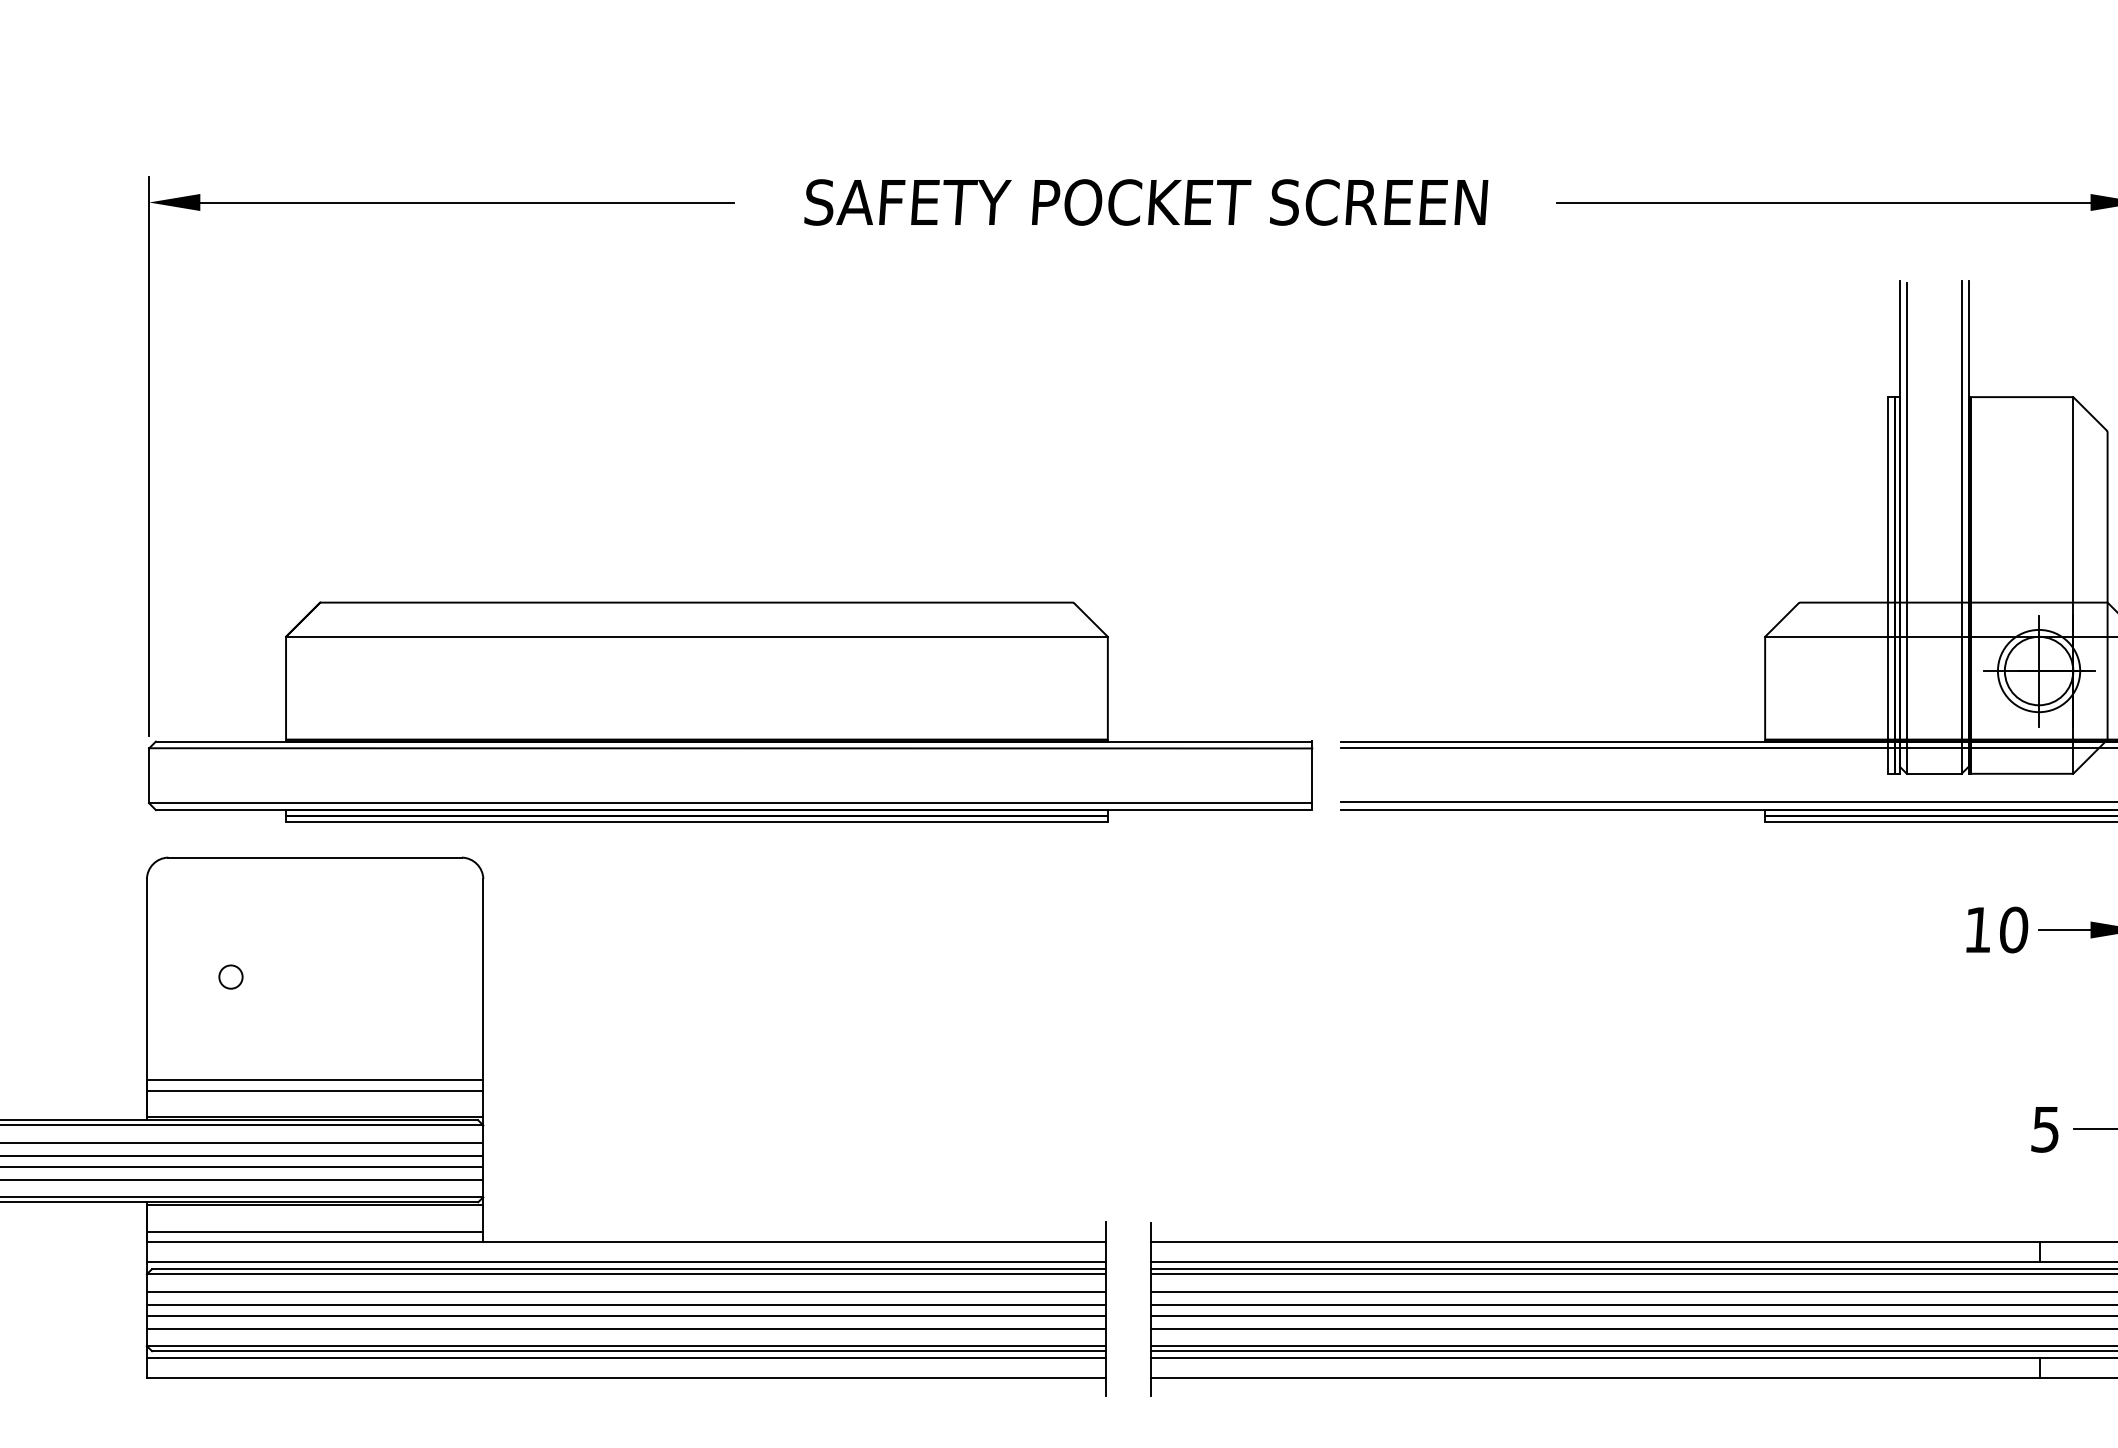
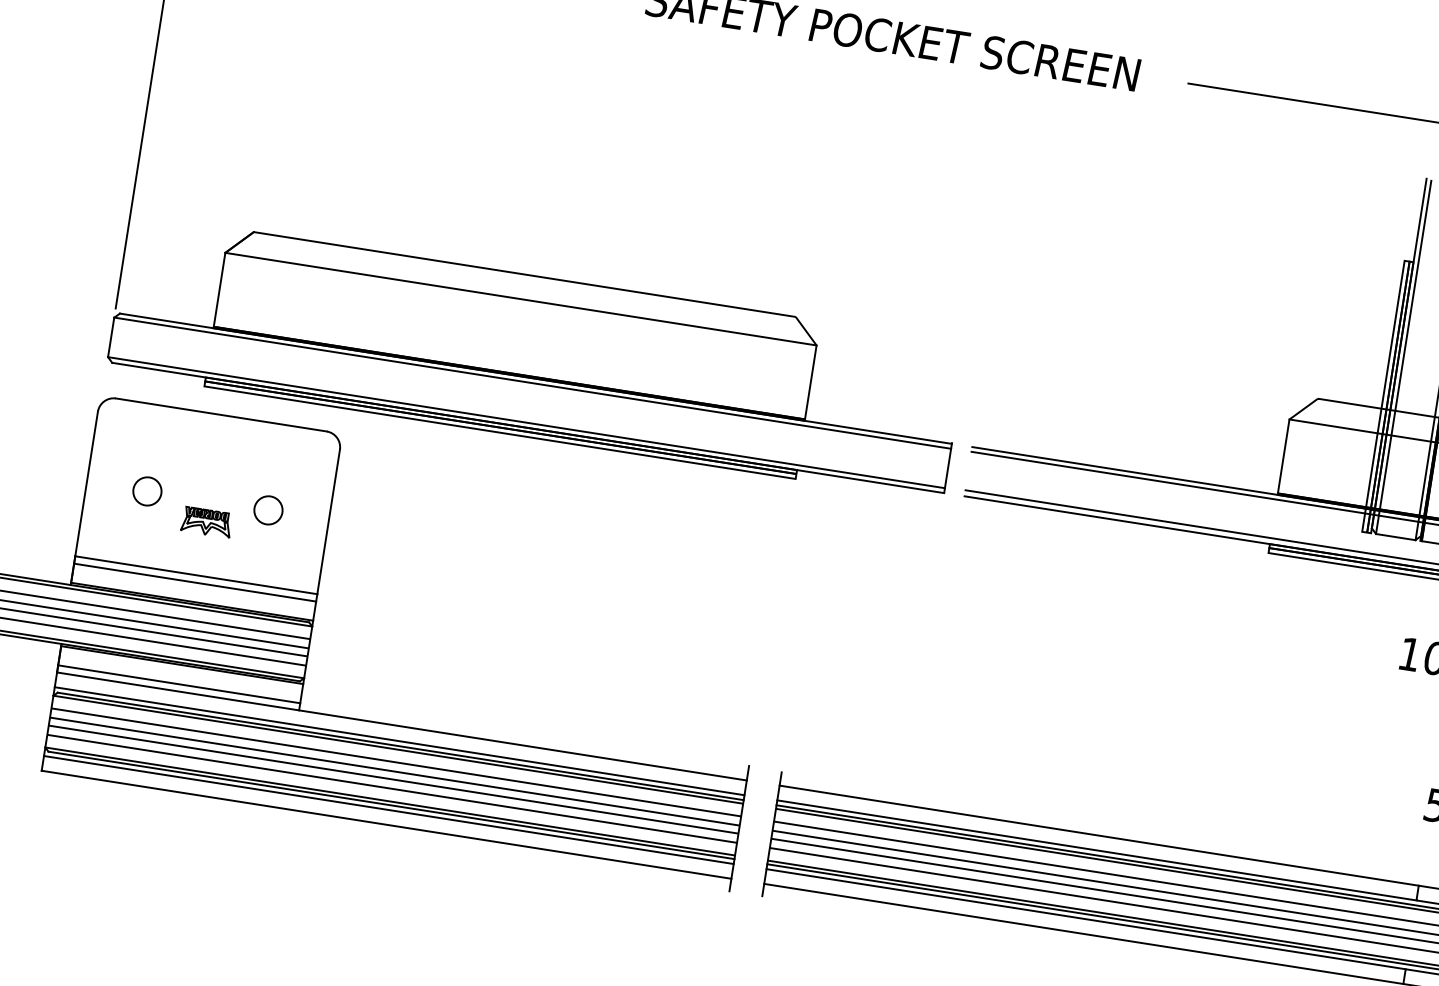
circle: (230, 976) -> (147, 490), size x1.67
circle: (399, 976) -> (268, 510), added
part: (317, 1006) -> (206, 522), added

